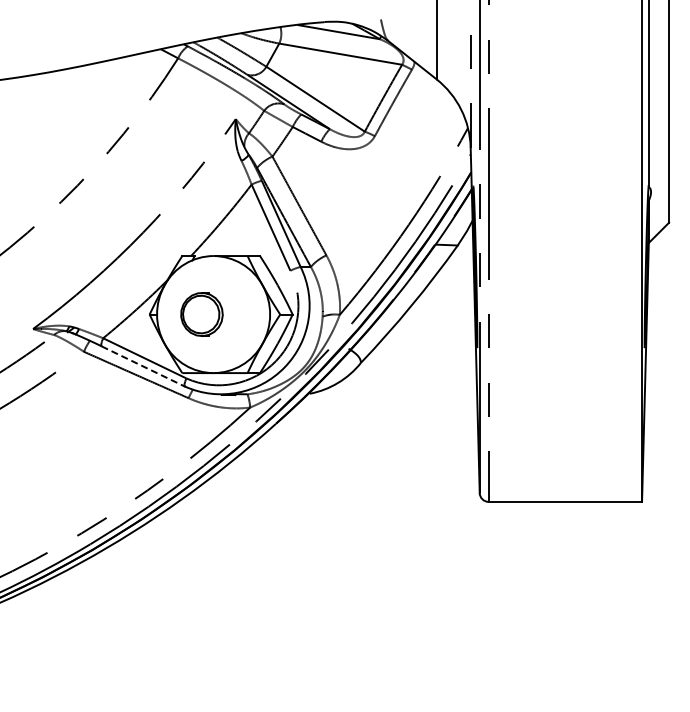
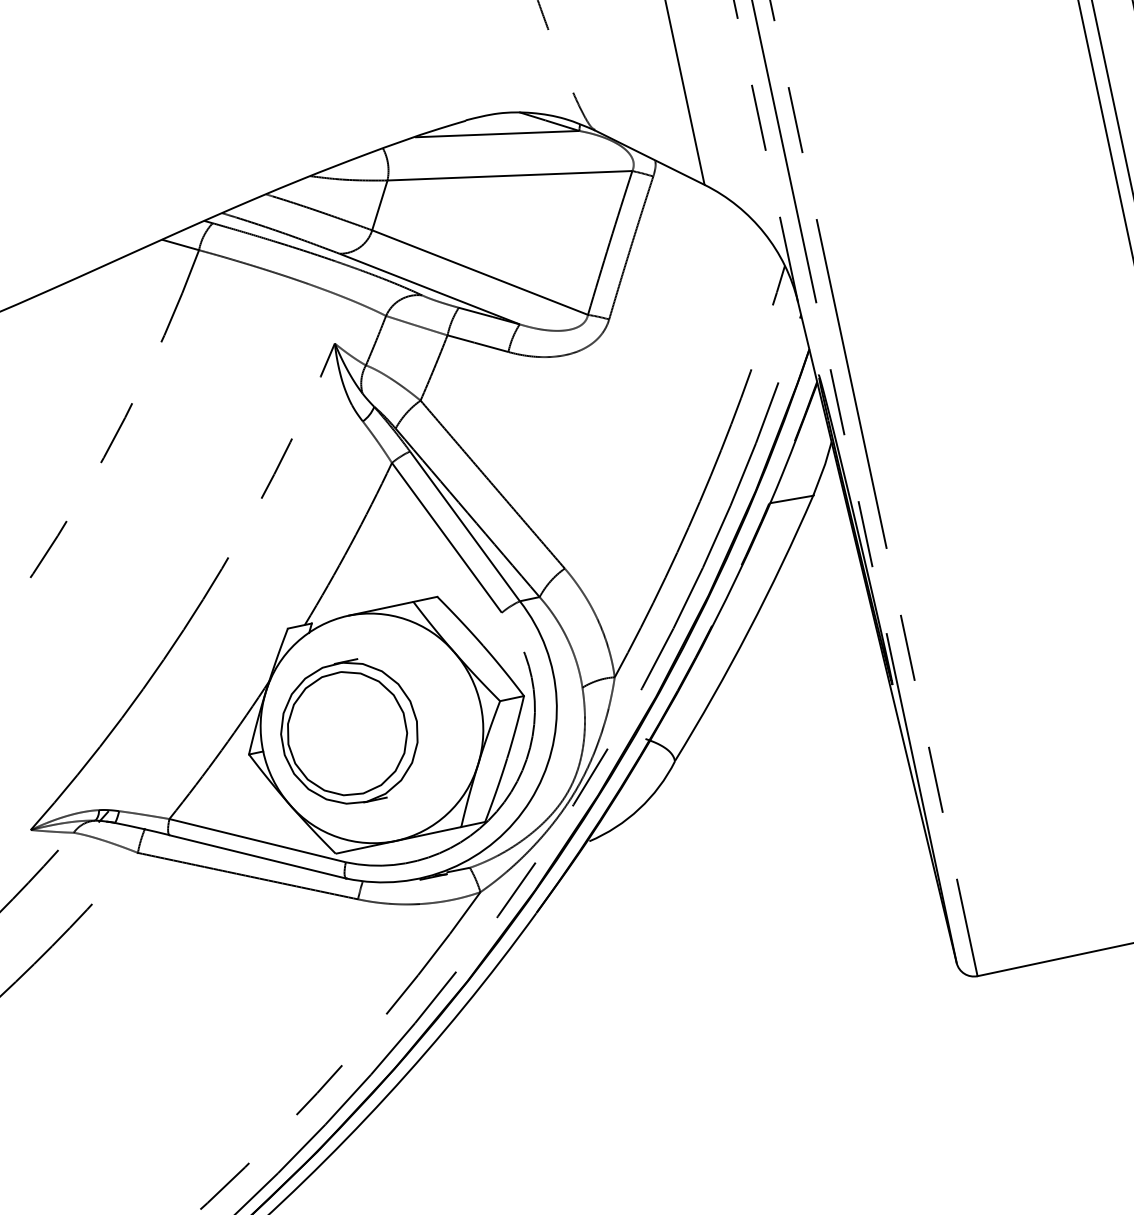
part: (201, 314) -> (348, 733), size x1.67
line: (143, 366) -> (258, 856), dashed -> solid

